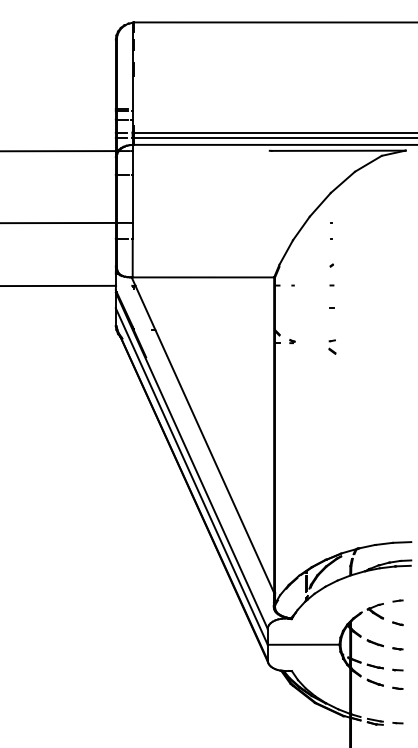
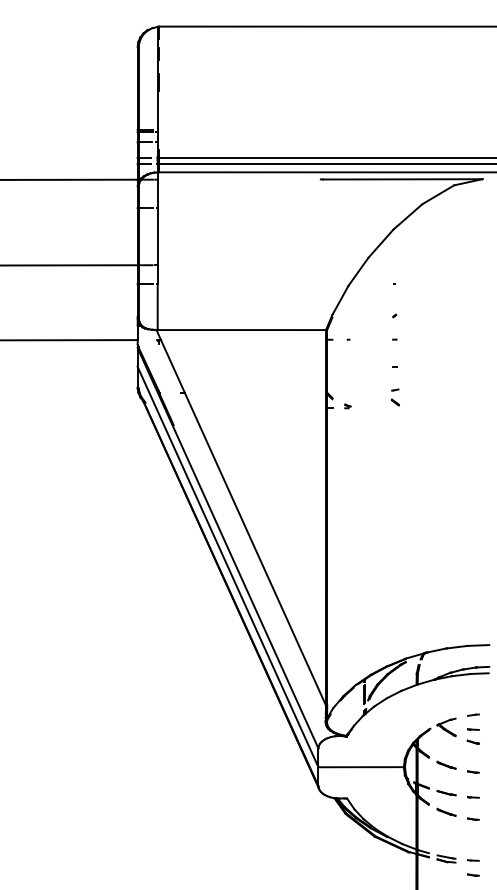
part: (332, 346) -> (395, 396), moved
part: (397, 612) -> (472, 728), added
part: (397, 734) -> (472, 874), added

